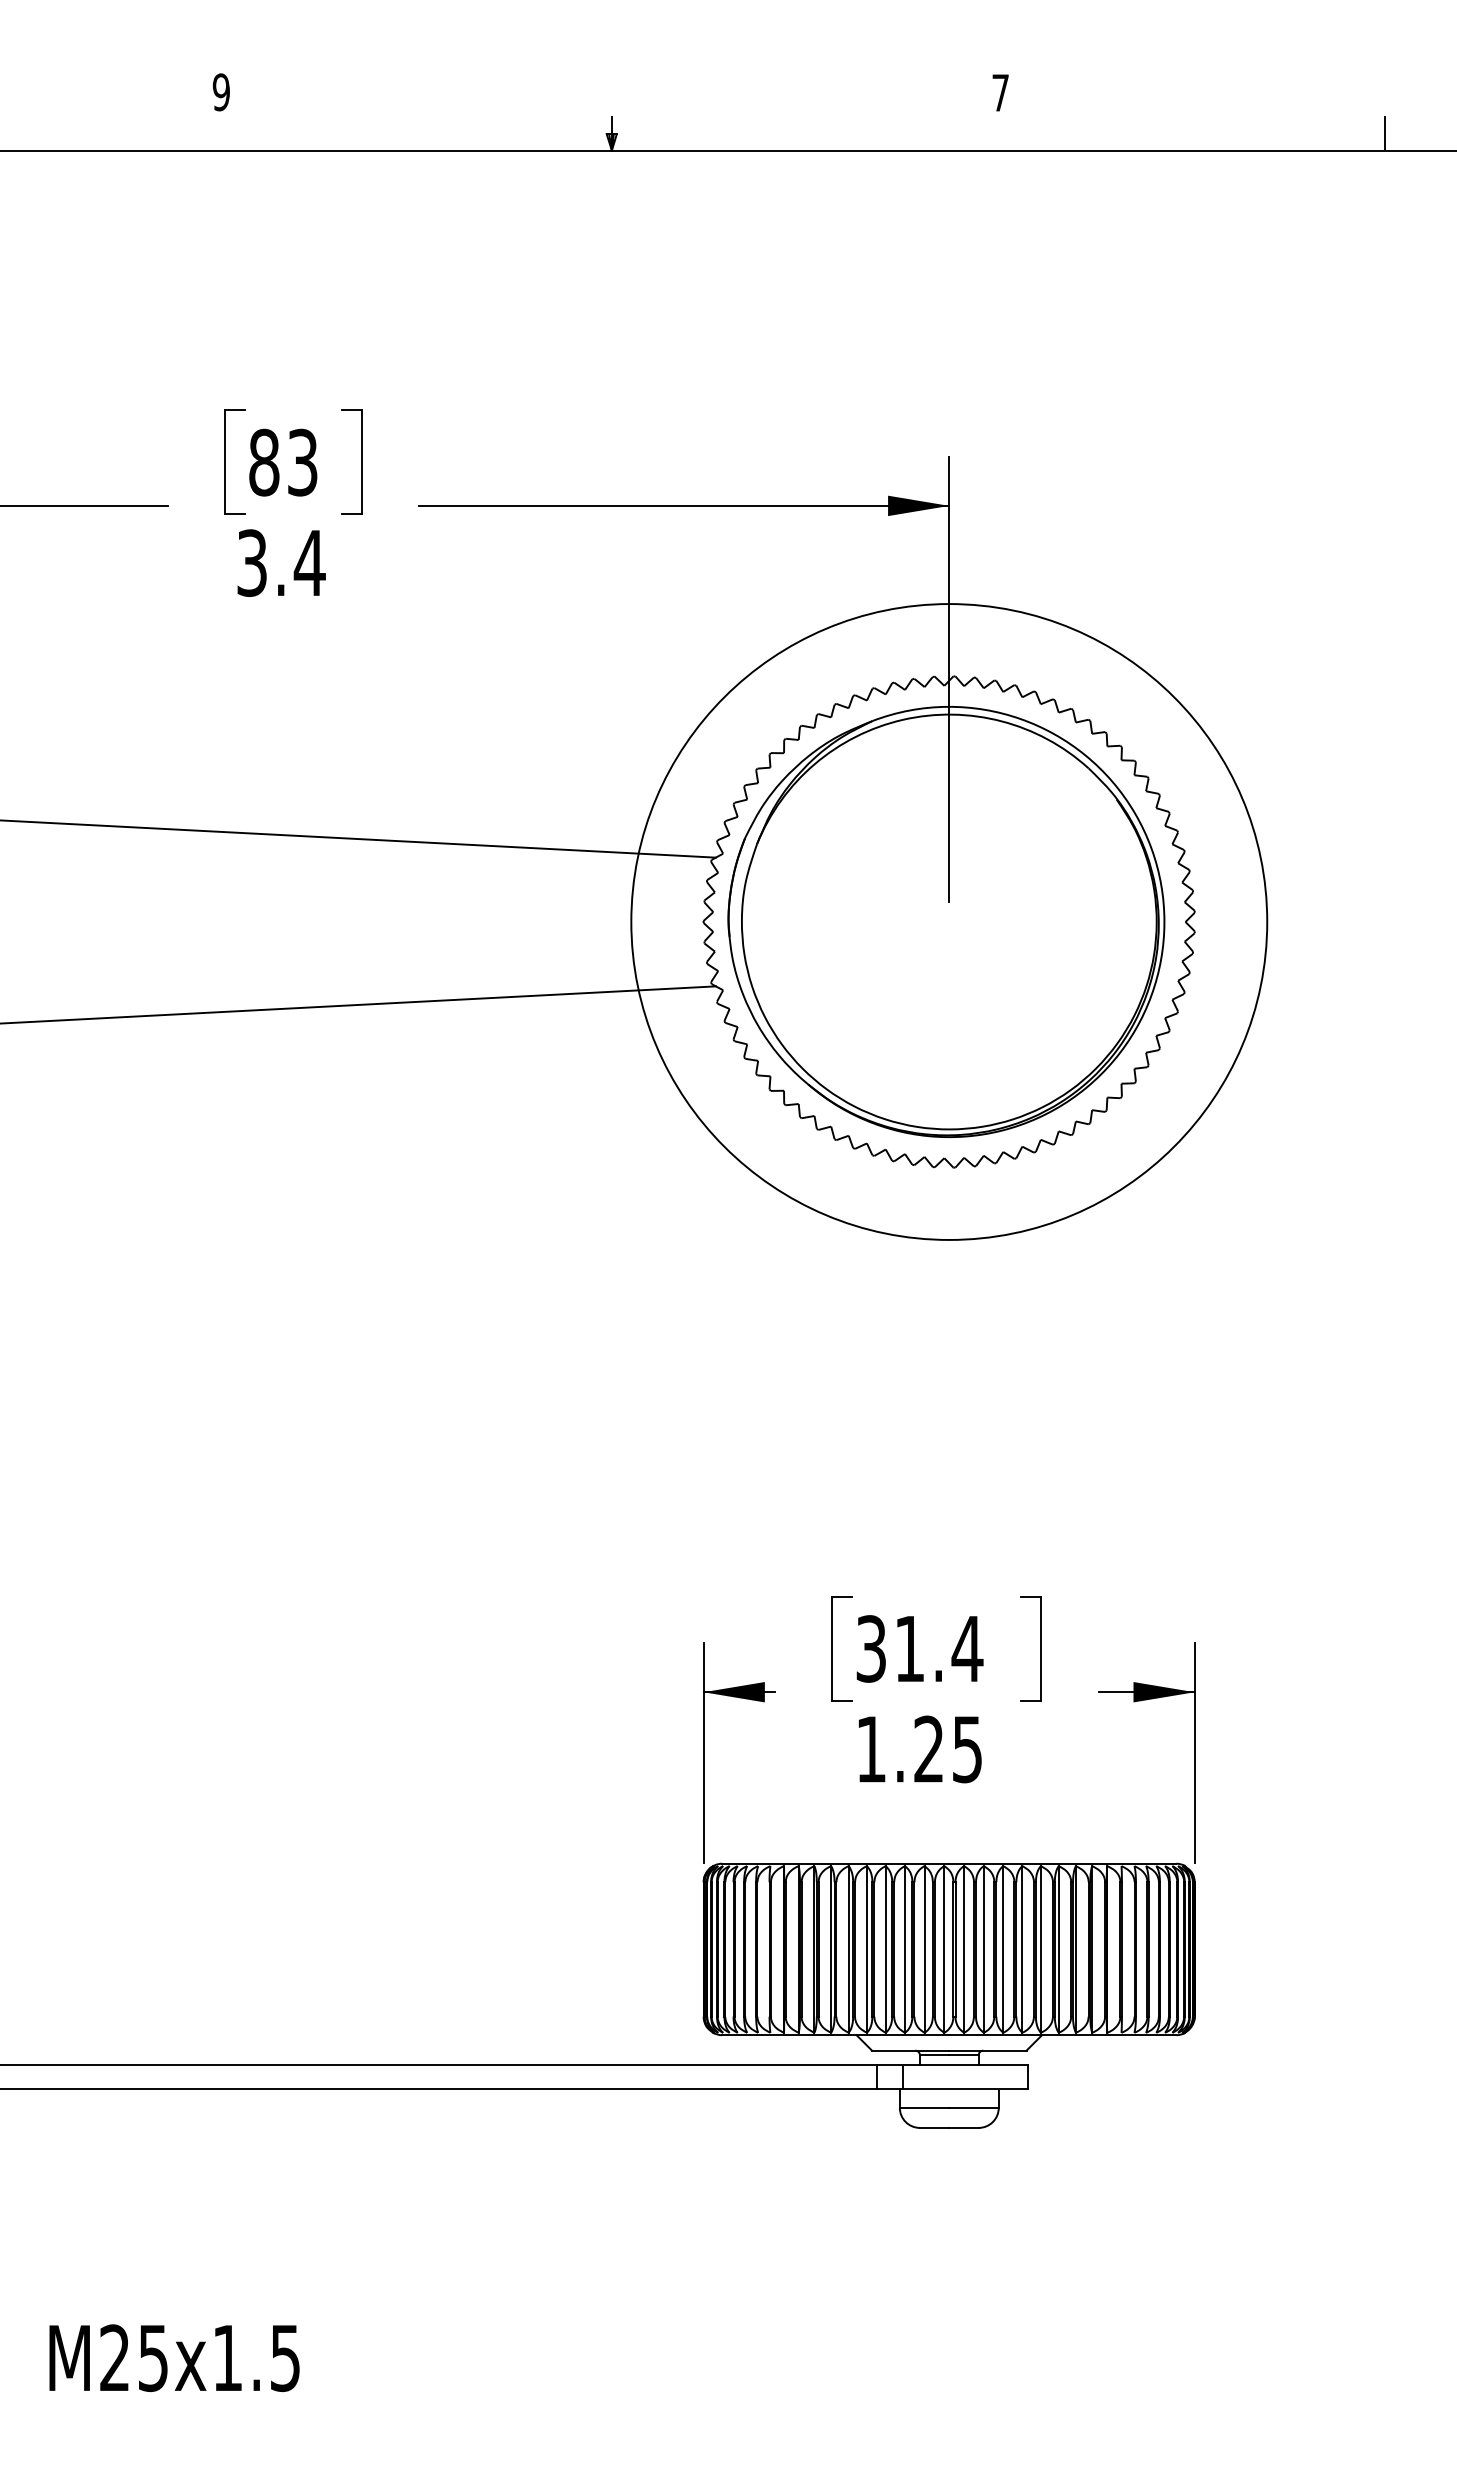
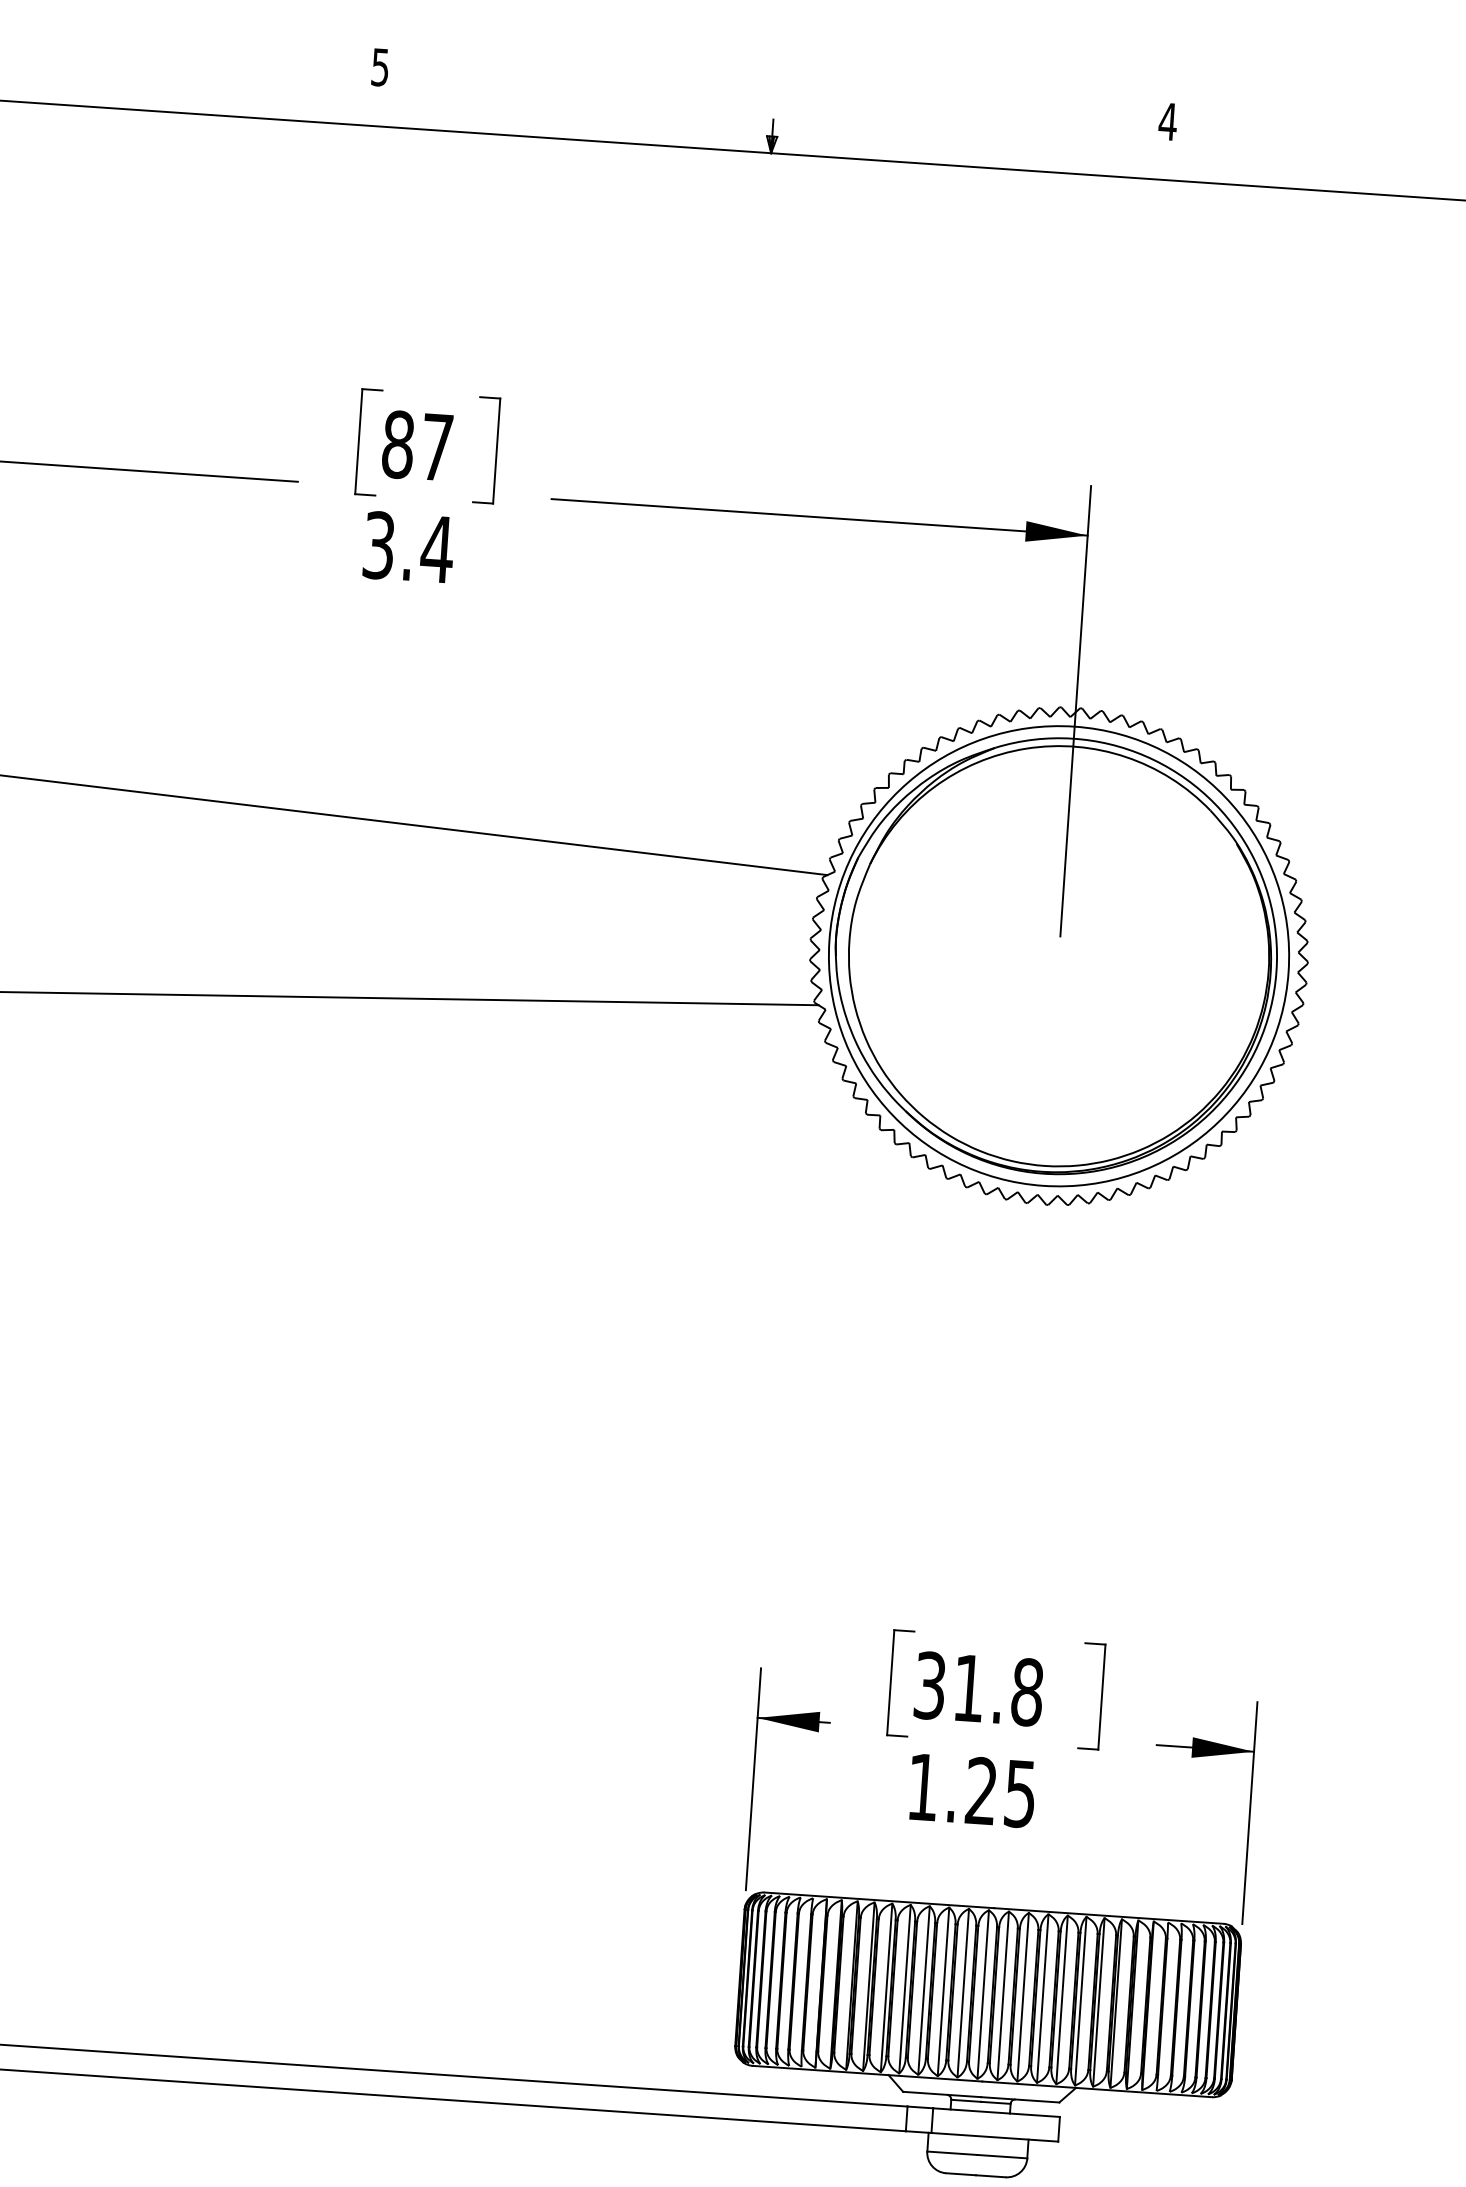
text: (220, 92) -> (379, 67), 9 -> 5
text: (1000, 92) -> (1167, 121), 7 -> 4
text: (302, 462) -> (436, 447), 83 -> 87
circle: (949, 921) -> (1059, 955), size x0.71
text: (967, 1648) -> (1027, 1691), 31.4 -> 31.8

